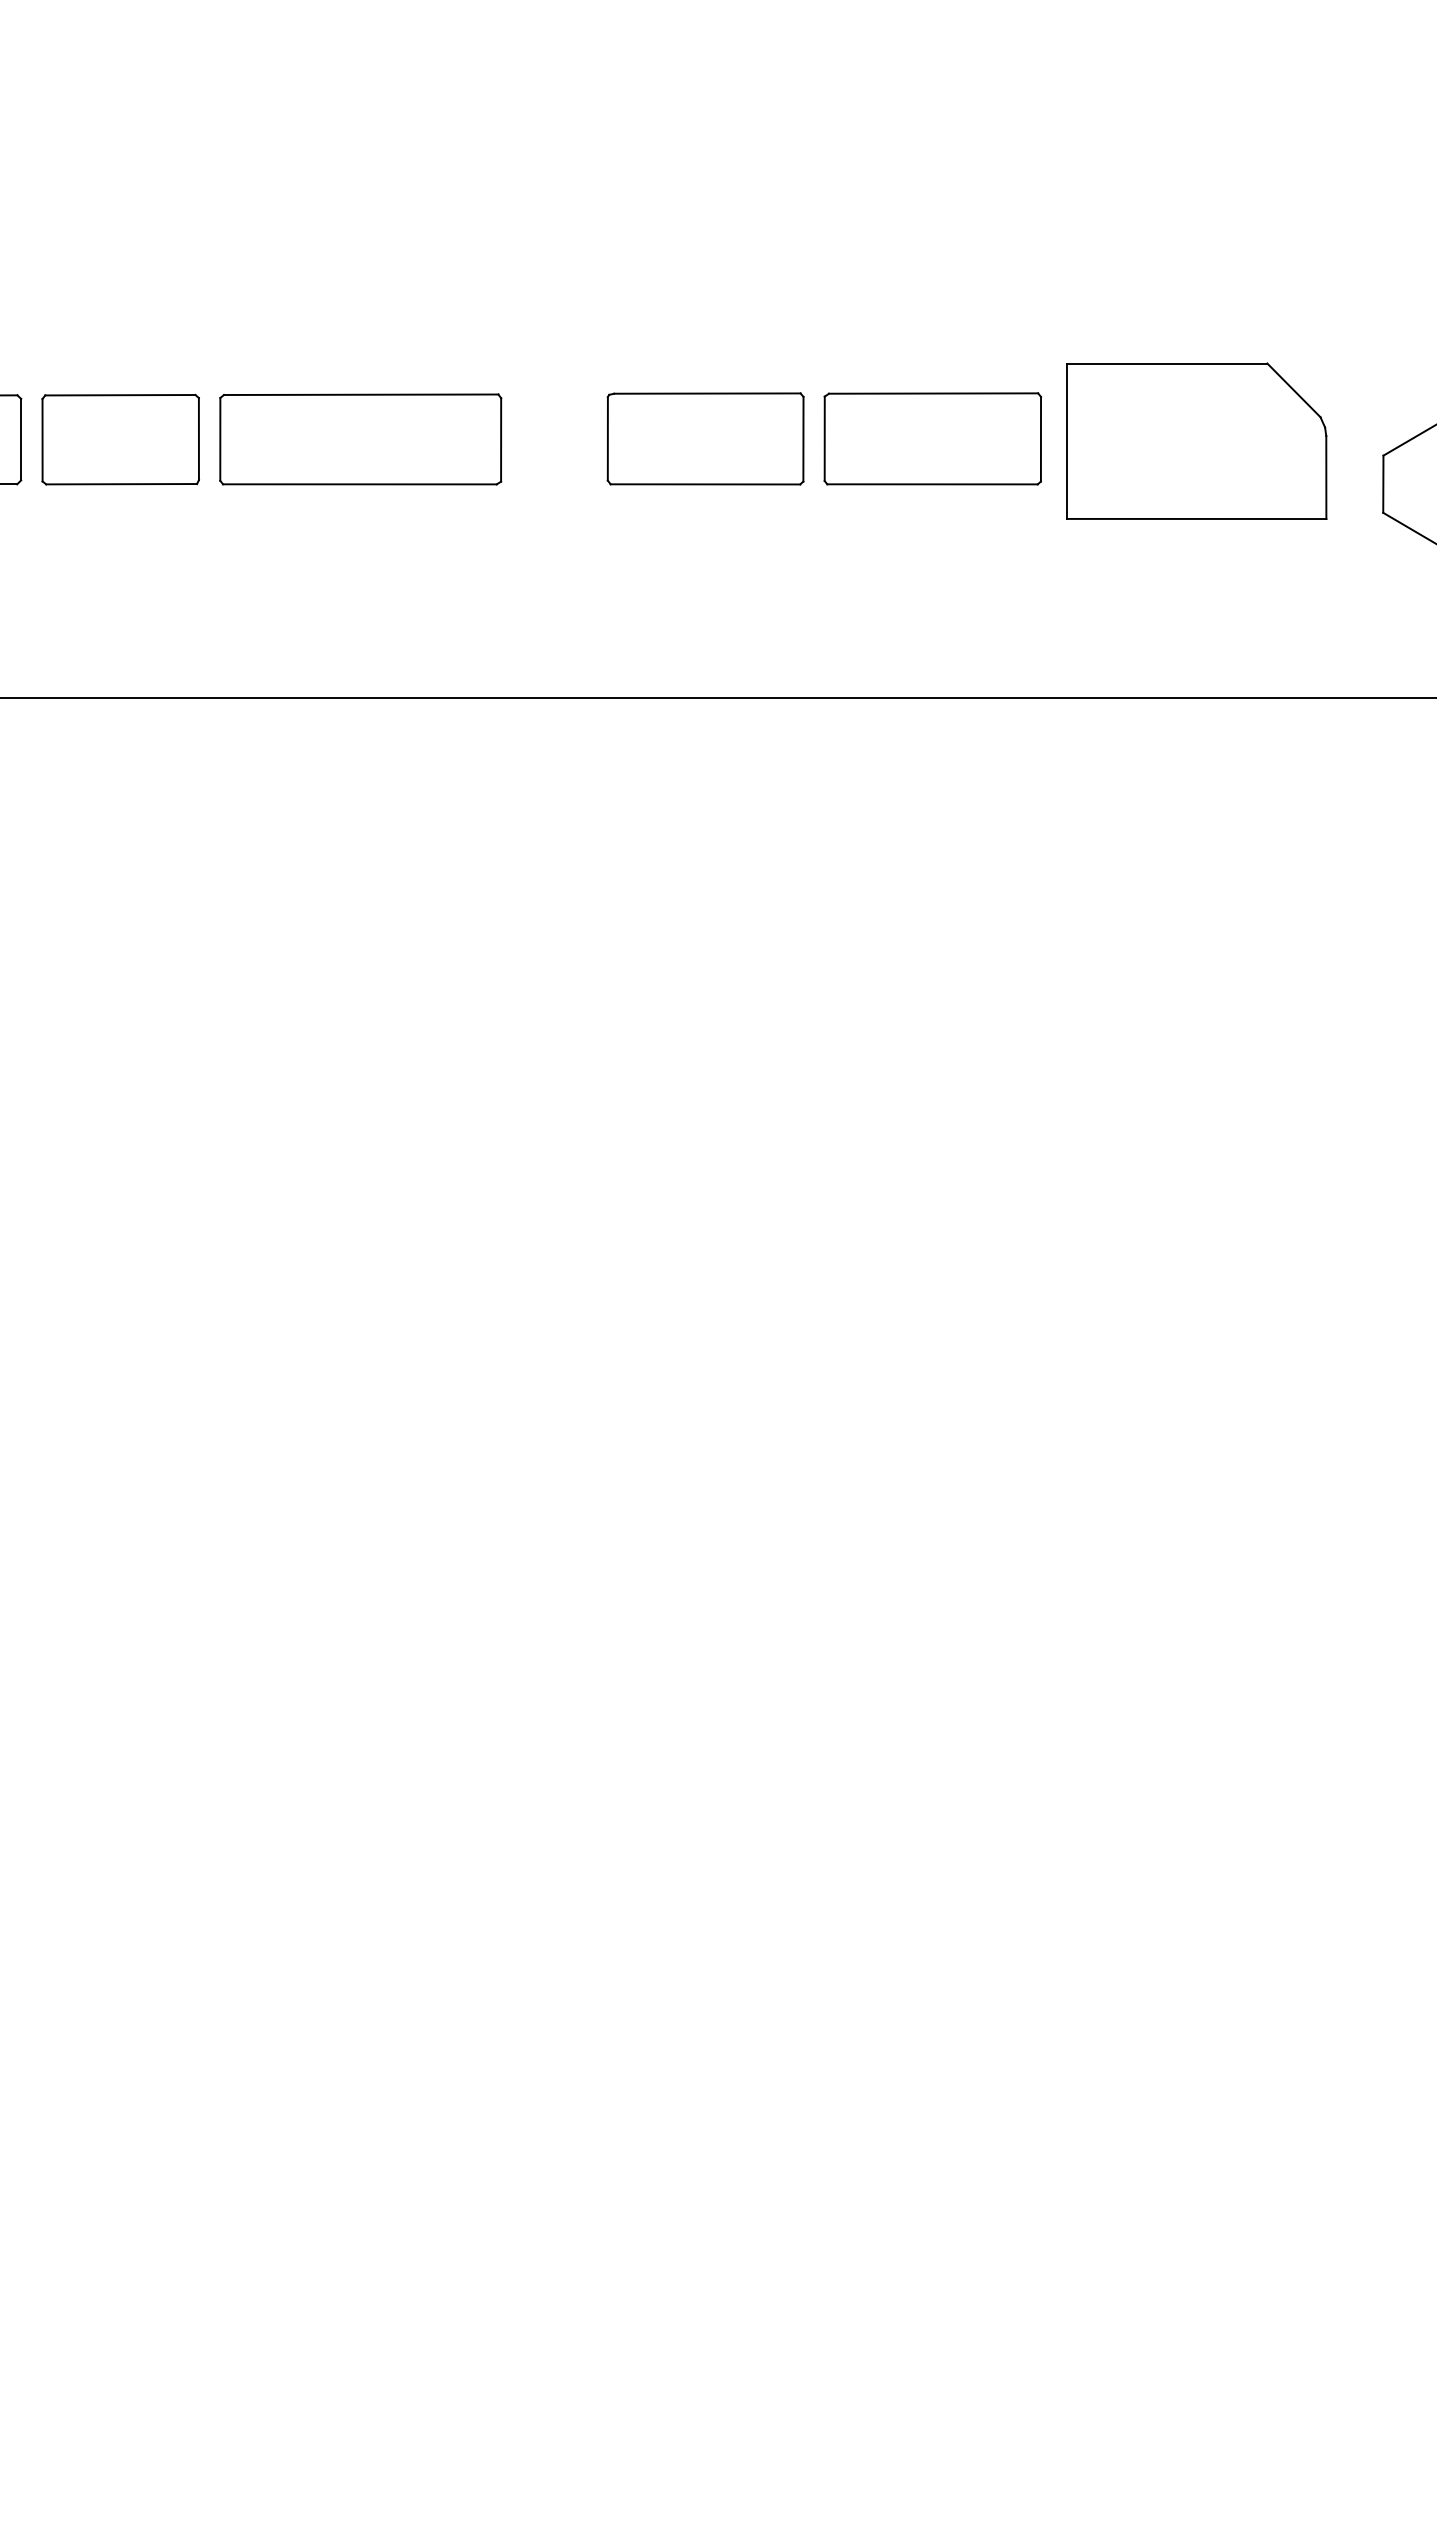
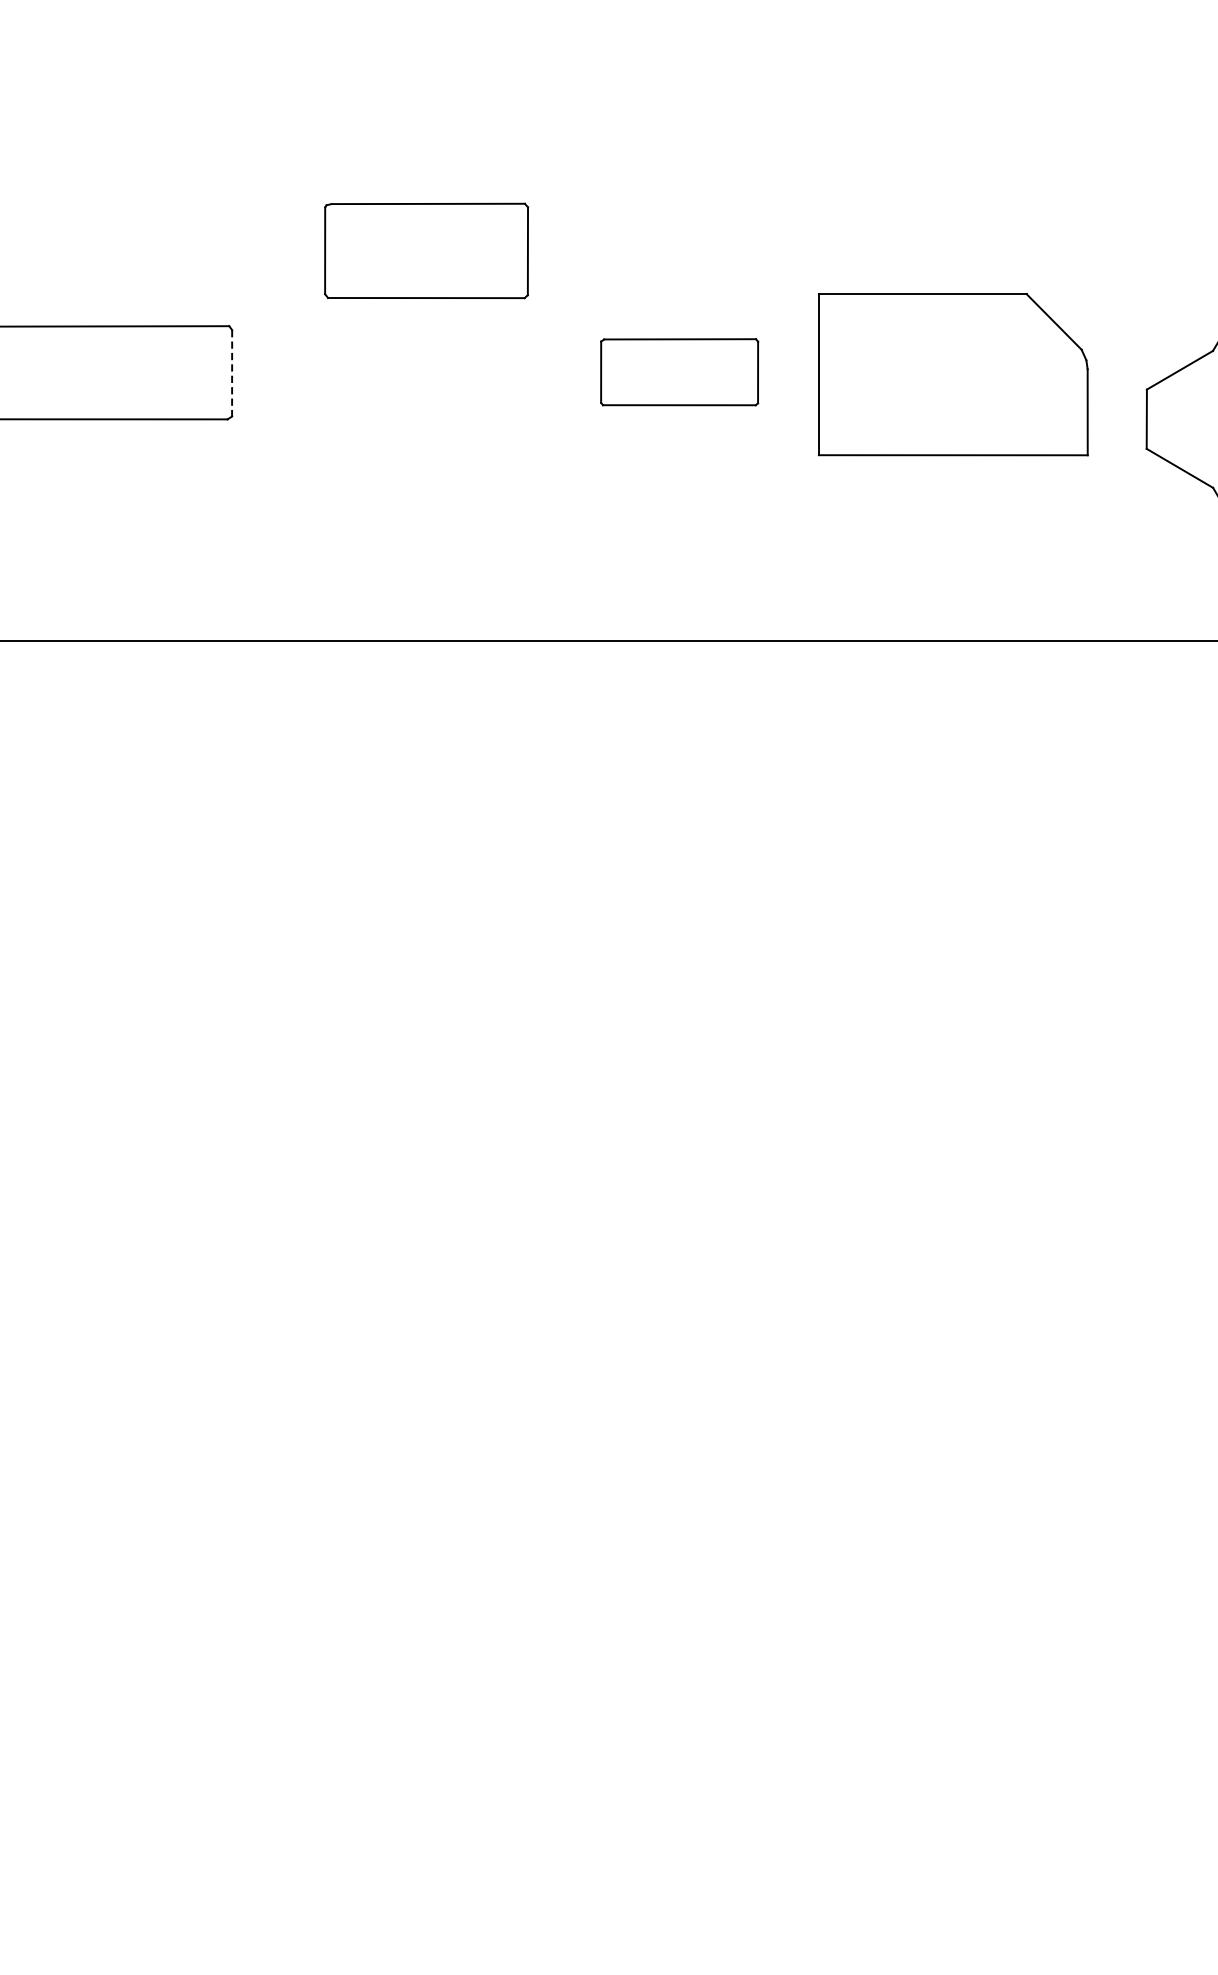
part: (705, 438) -> (426, 250), moved
part: (932, 438) -> (679, 371), size x0.7
line: (501, 439) -> (232, 372), solid -> dashed

